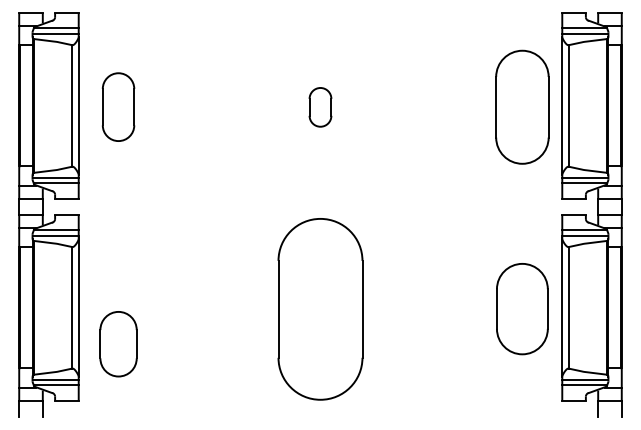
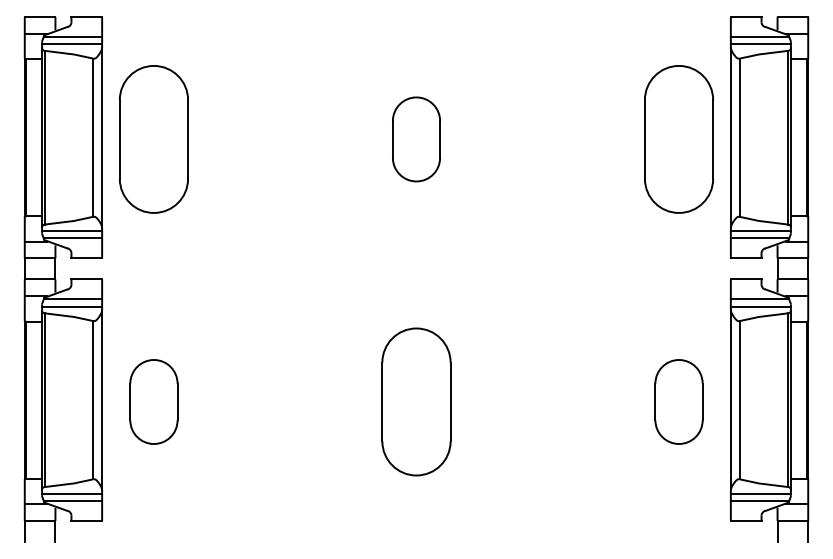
part: (118, 106) -> (153, 138), size x1.67
part: (320, 107) -> (416, 139), size x1.67
part: (320, 308) -> (416, 401), size x0.62
part: (522, 309) -> (679, 402), size x0.71
part: (118, 344) -> (153, 402), moved

